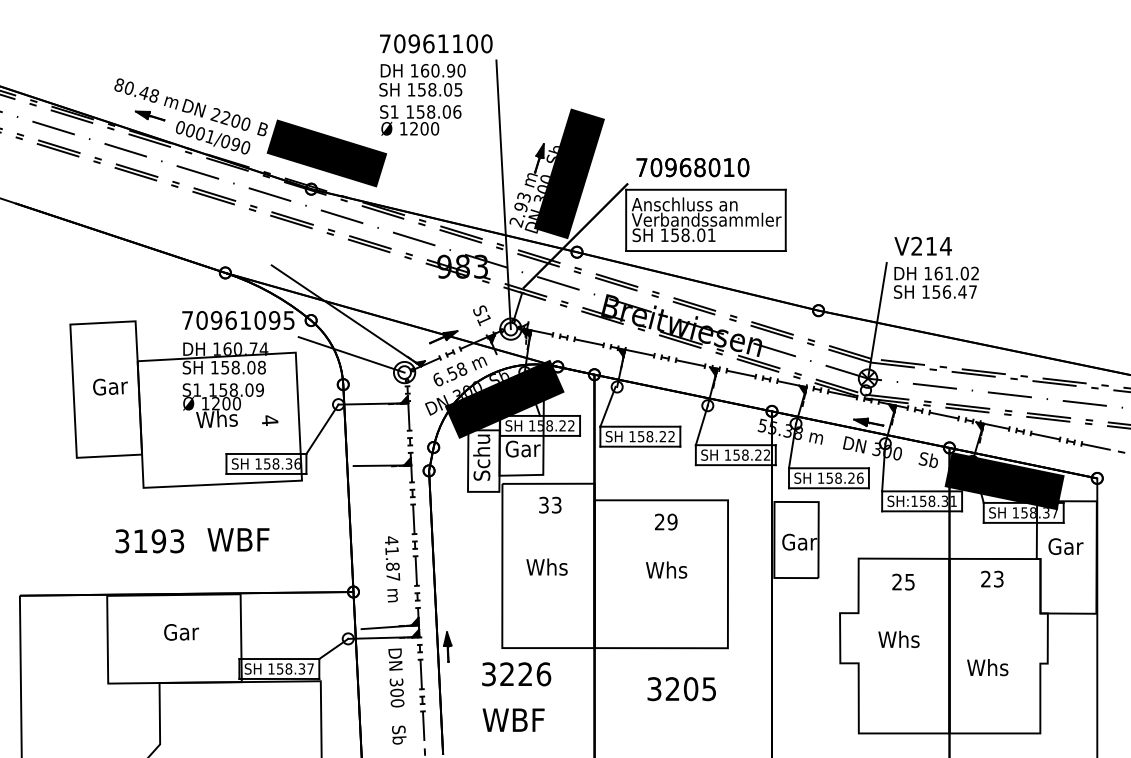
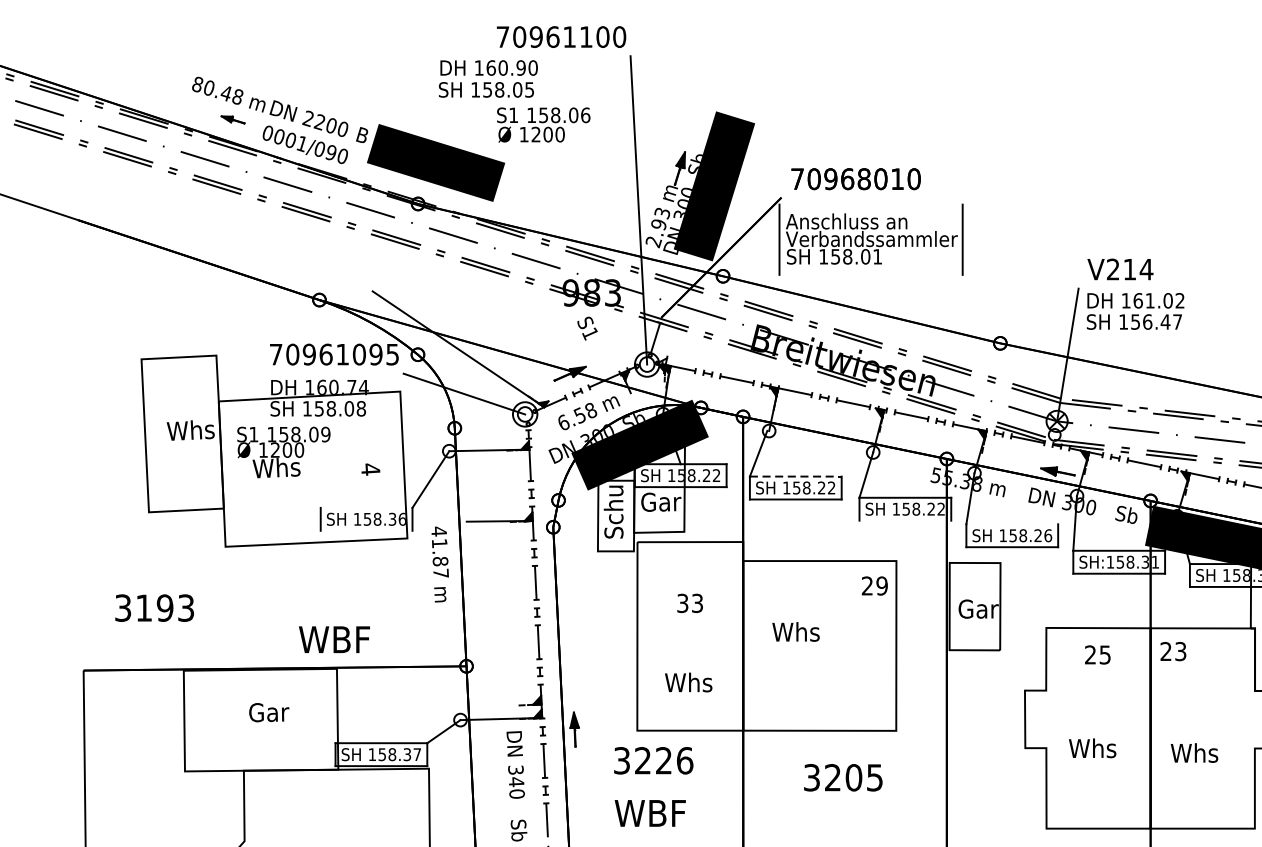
text: (422, 80) -> (488, 79), moved
part: (149, 115) -> (232, 119), size x0.7
line: (705, 189) -> (870, 204), removed
line: (705, 251) -> (870, 275), removed
text: (481, 315) -> (587, 328), moved
text: (113, 386) -> (191, 430), Gar -> Whs
text: (222, 405) -> (282, 452), moved
line: (640, 426) -> (795, 476), solid -> dashed
line: (266, 454) -> (366, 508), removed
line: (735, 465) -> (904, 521), removed
line: (828, 468) -> (1011, 524), removed
line: (266, 473) -> (366, 530), removed
text: (550, 504) -> (690, 602), moved
text: (666, 521) -> (875, 585), moved
text: (238, 539) -> (334, 639), moved
text: (149, 541) -> (154, 608), moved
text: (546, 566) -> (688, 681), moved
text: (392, 569) -> (440, 564), moved
text: (666, 569) -> (795, 631), moved
text: (992, 578) -> (1173, 650), moved
line: (389, 627) -> (507, 707), removed
text: (898, 639) -> (1092, 748), moved
text: (396, 692) -> (515, 781), 300 -> 340

